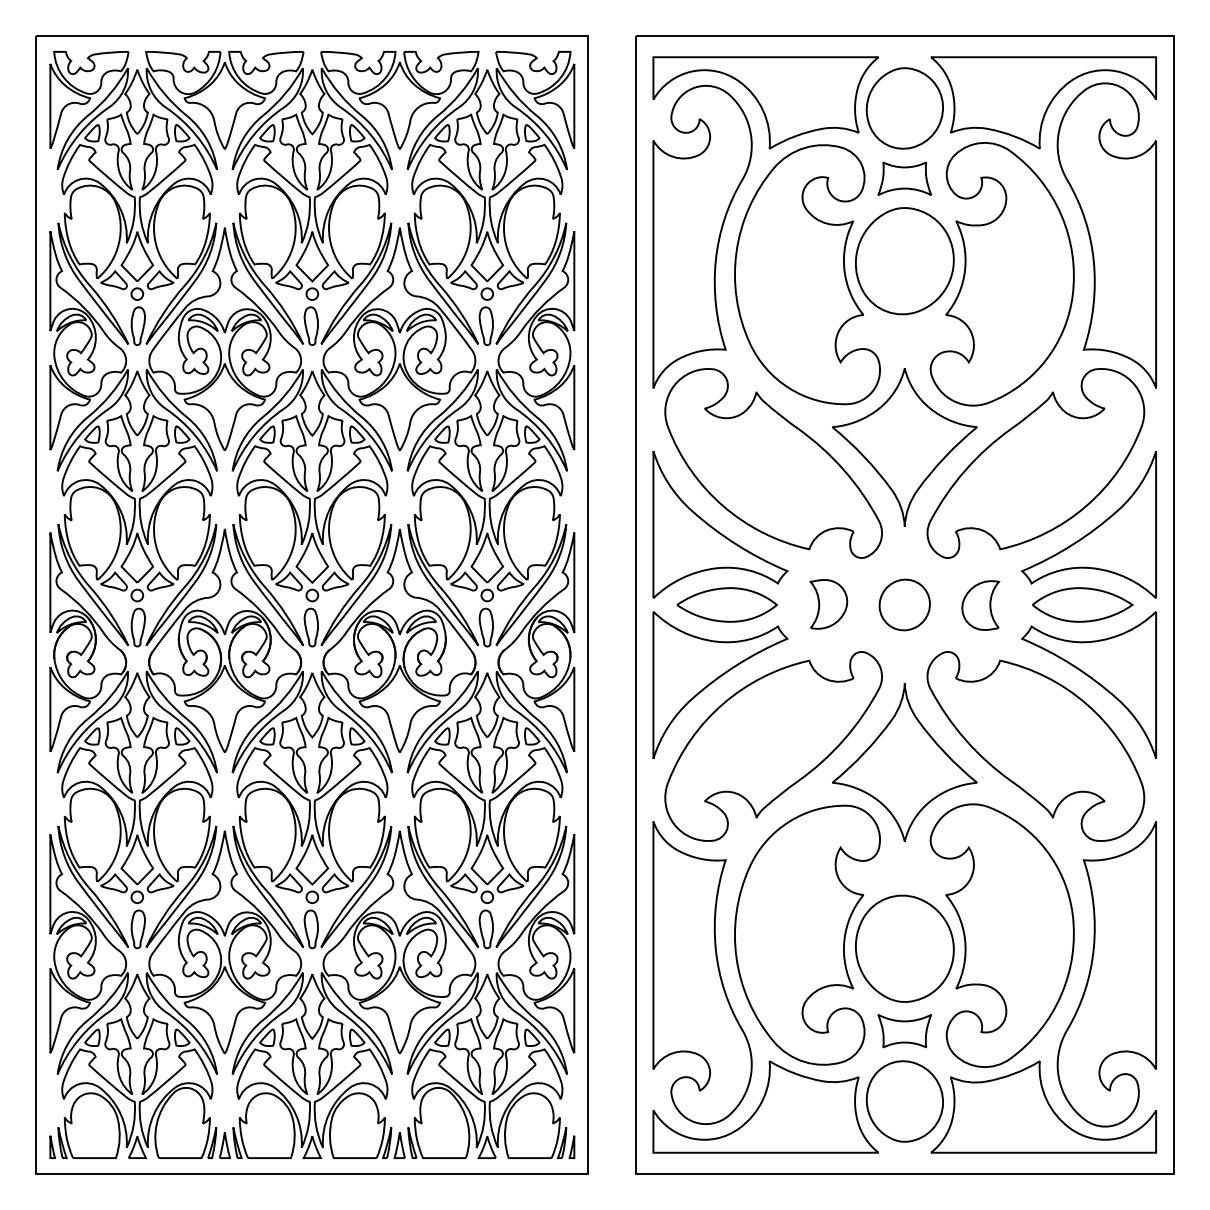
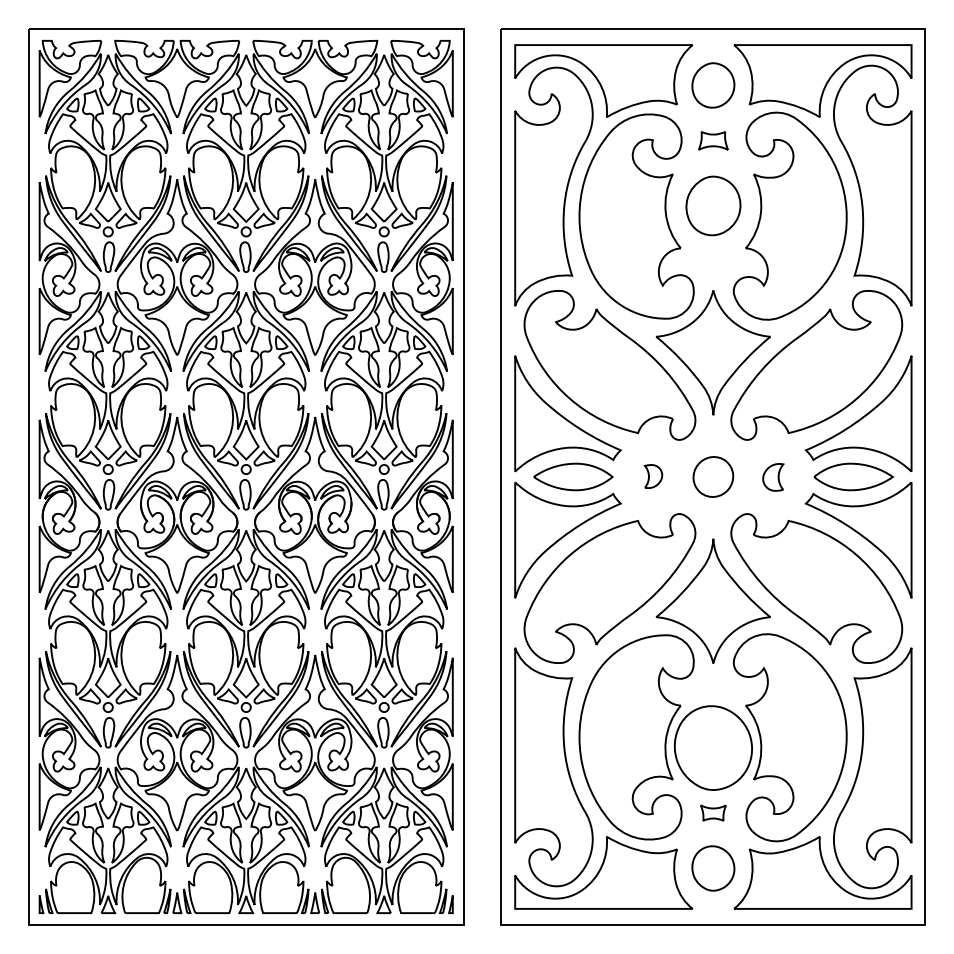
part: (904, 108) -> (713, 85), size x0.7
part: (904, 178) -> (713, 140), size x0.7
part: (904, 261) -> (713, 206), size x0.7
part: (828, 604) -> (653, 476), size x0.6
part: (980, 605) -> (773, 477), size x0.7
part: (904, 1031) -> (713, 813), size x0.6
part: (904, 1101) -> (713, 868), size x0.7

